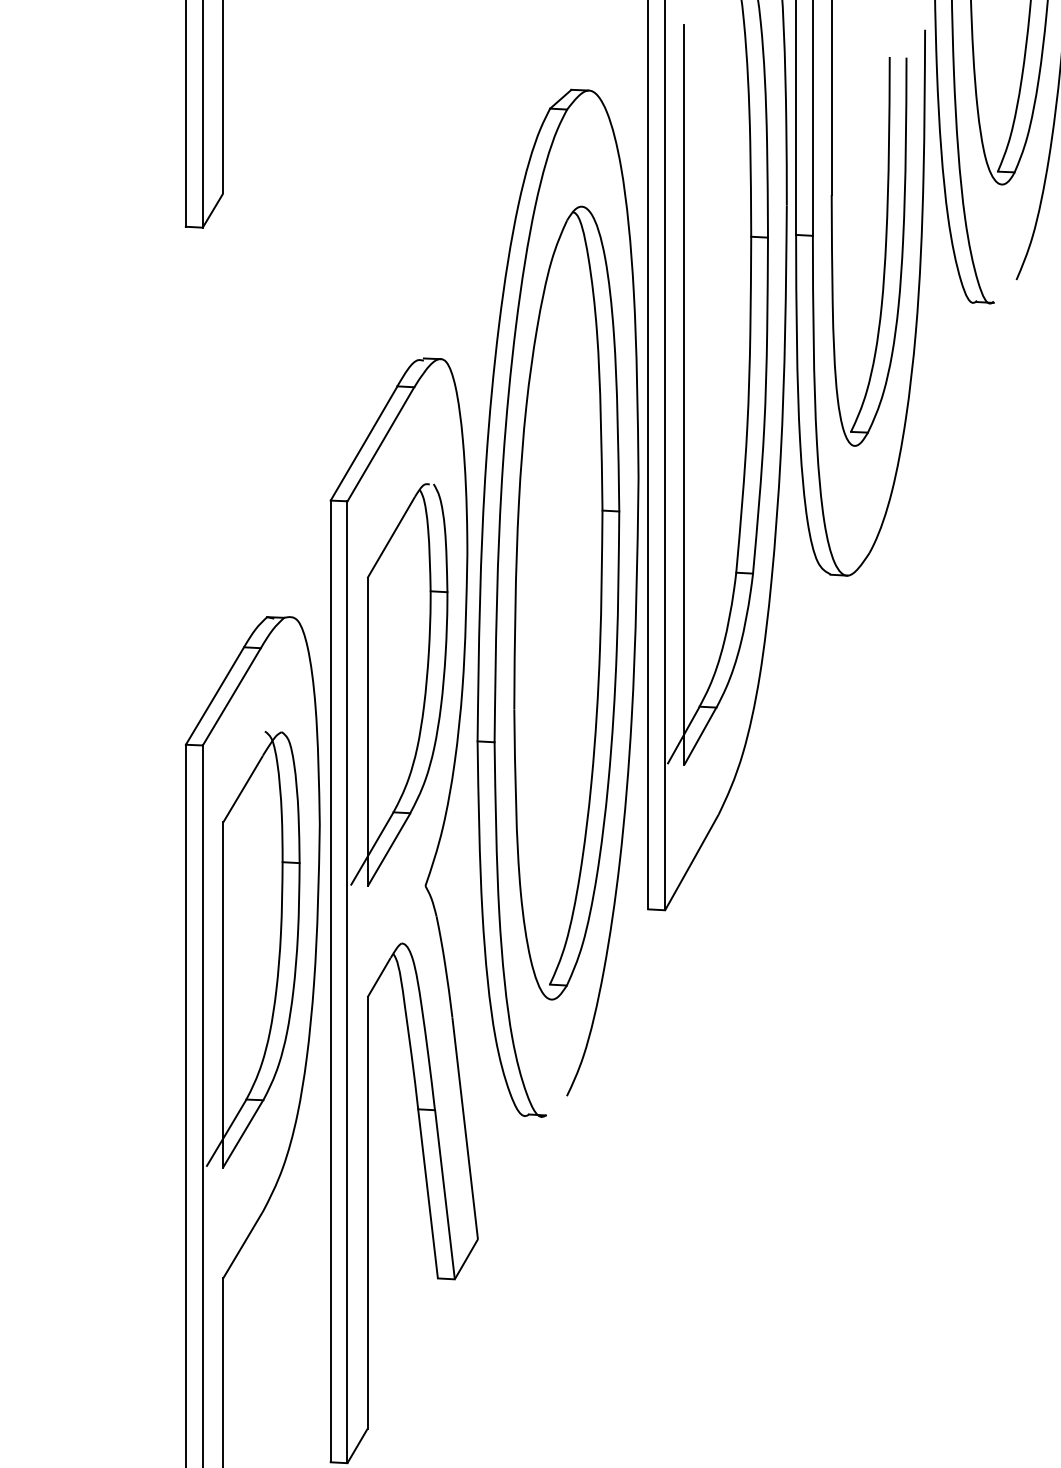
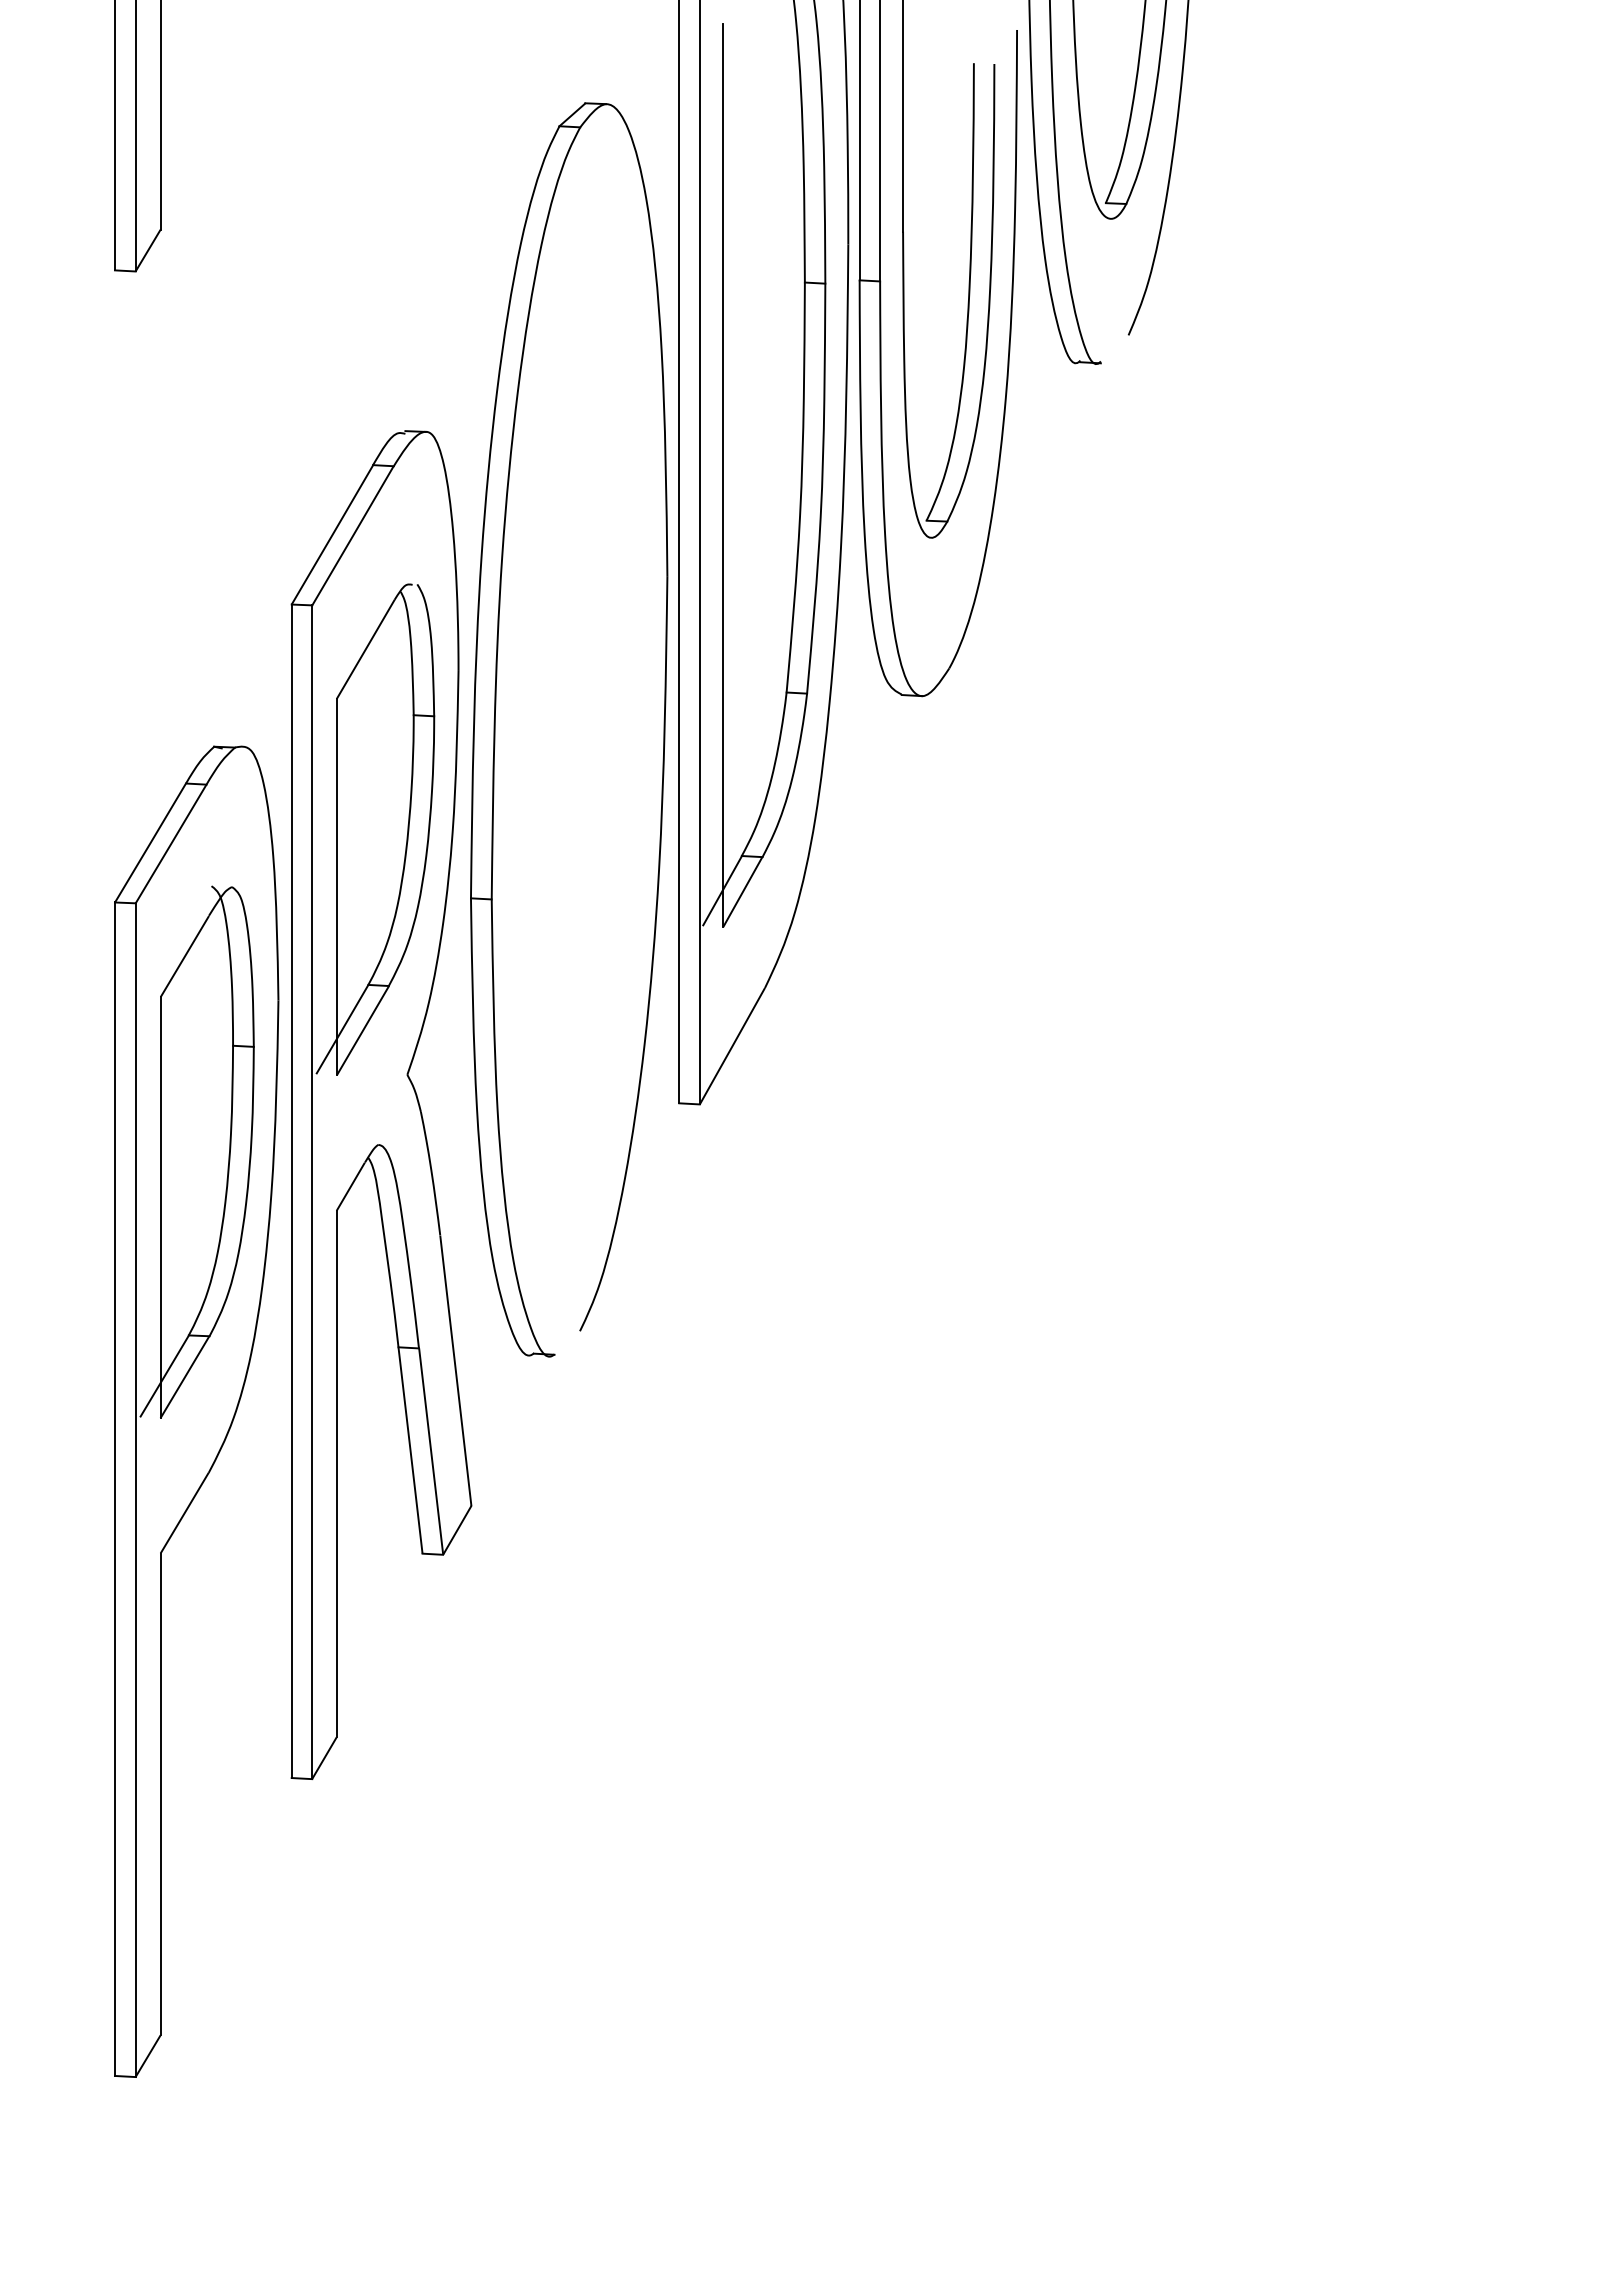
part: (566, 603) -> (579, 729), removed

